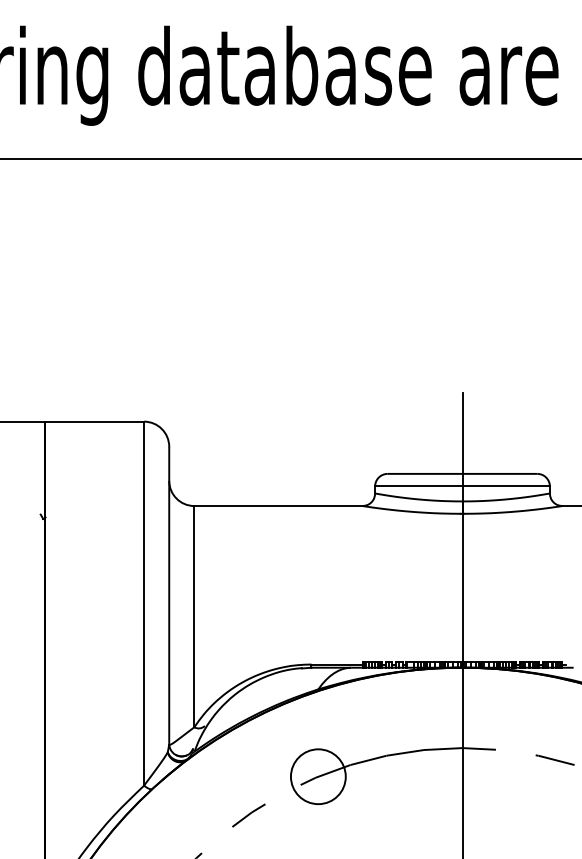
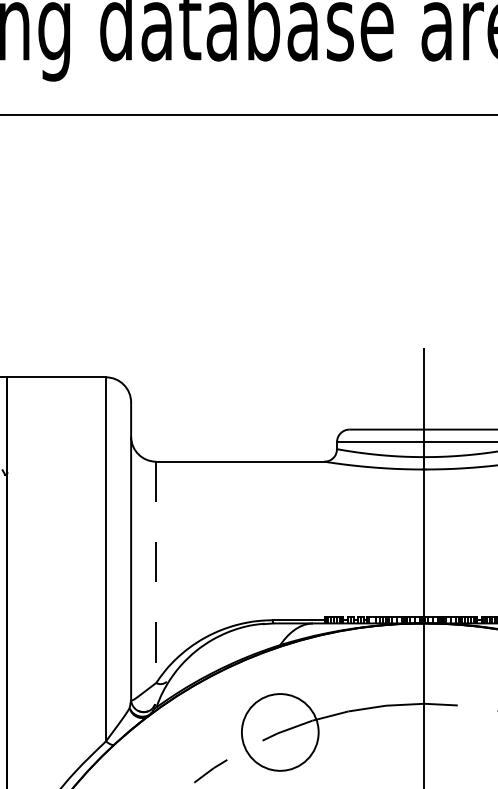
line: (194, 616) -> (156, 572), solid -> dashed
circle: (317, 776) -> (279, 732), size x1.4

